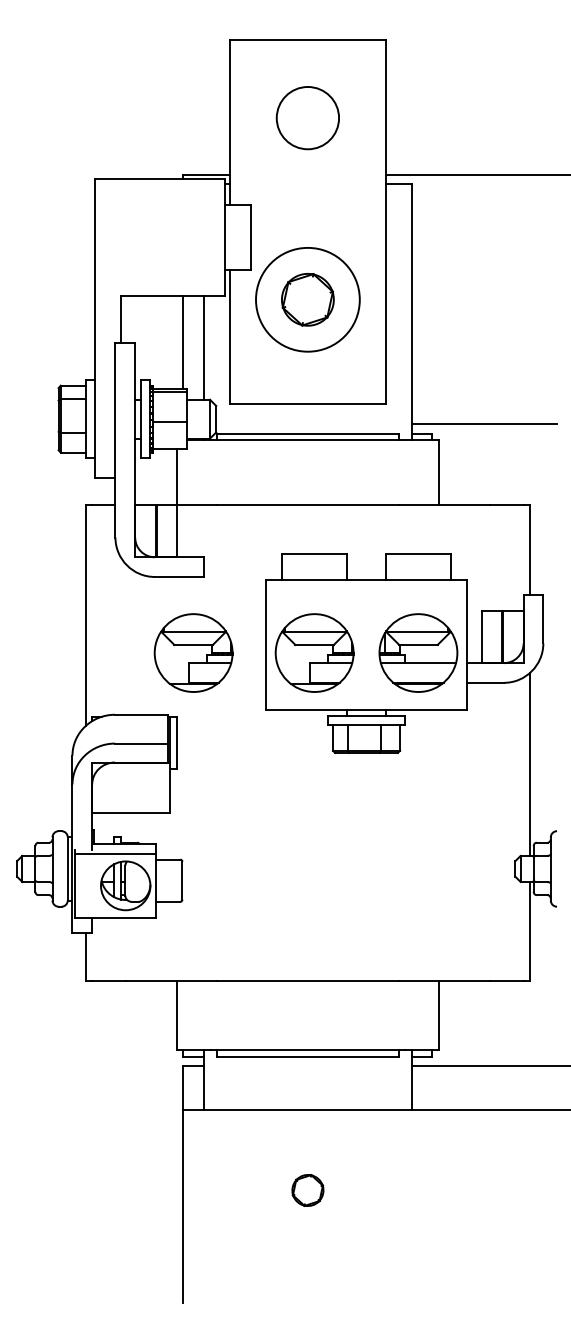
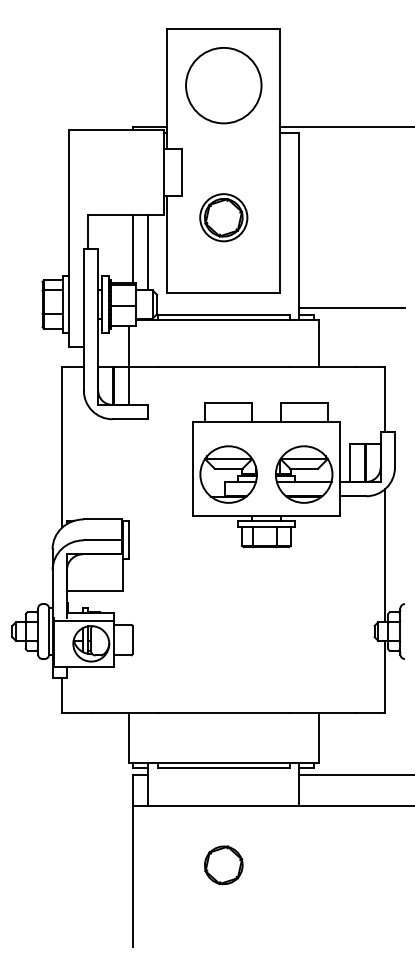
circle: (307, 118) -> (223, 85), size x1.67
circle: (307, 299) -> (223, 217), size x0.62
part: (193, 652) -> (140, 474), removed
part: (307, 1190) -> (223, 865), size x1.67

